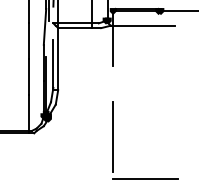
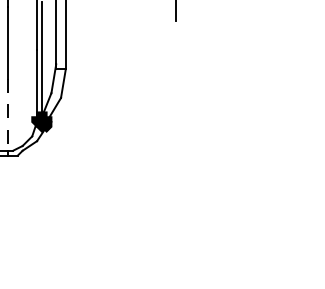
line: (29, 113) -> (8, 115), solid -> dashed
line: (113, 136) -> (176, 161), removed
line: (145, 178) -> (241, 246), removed

